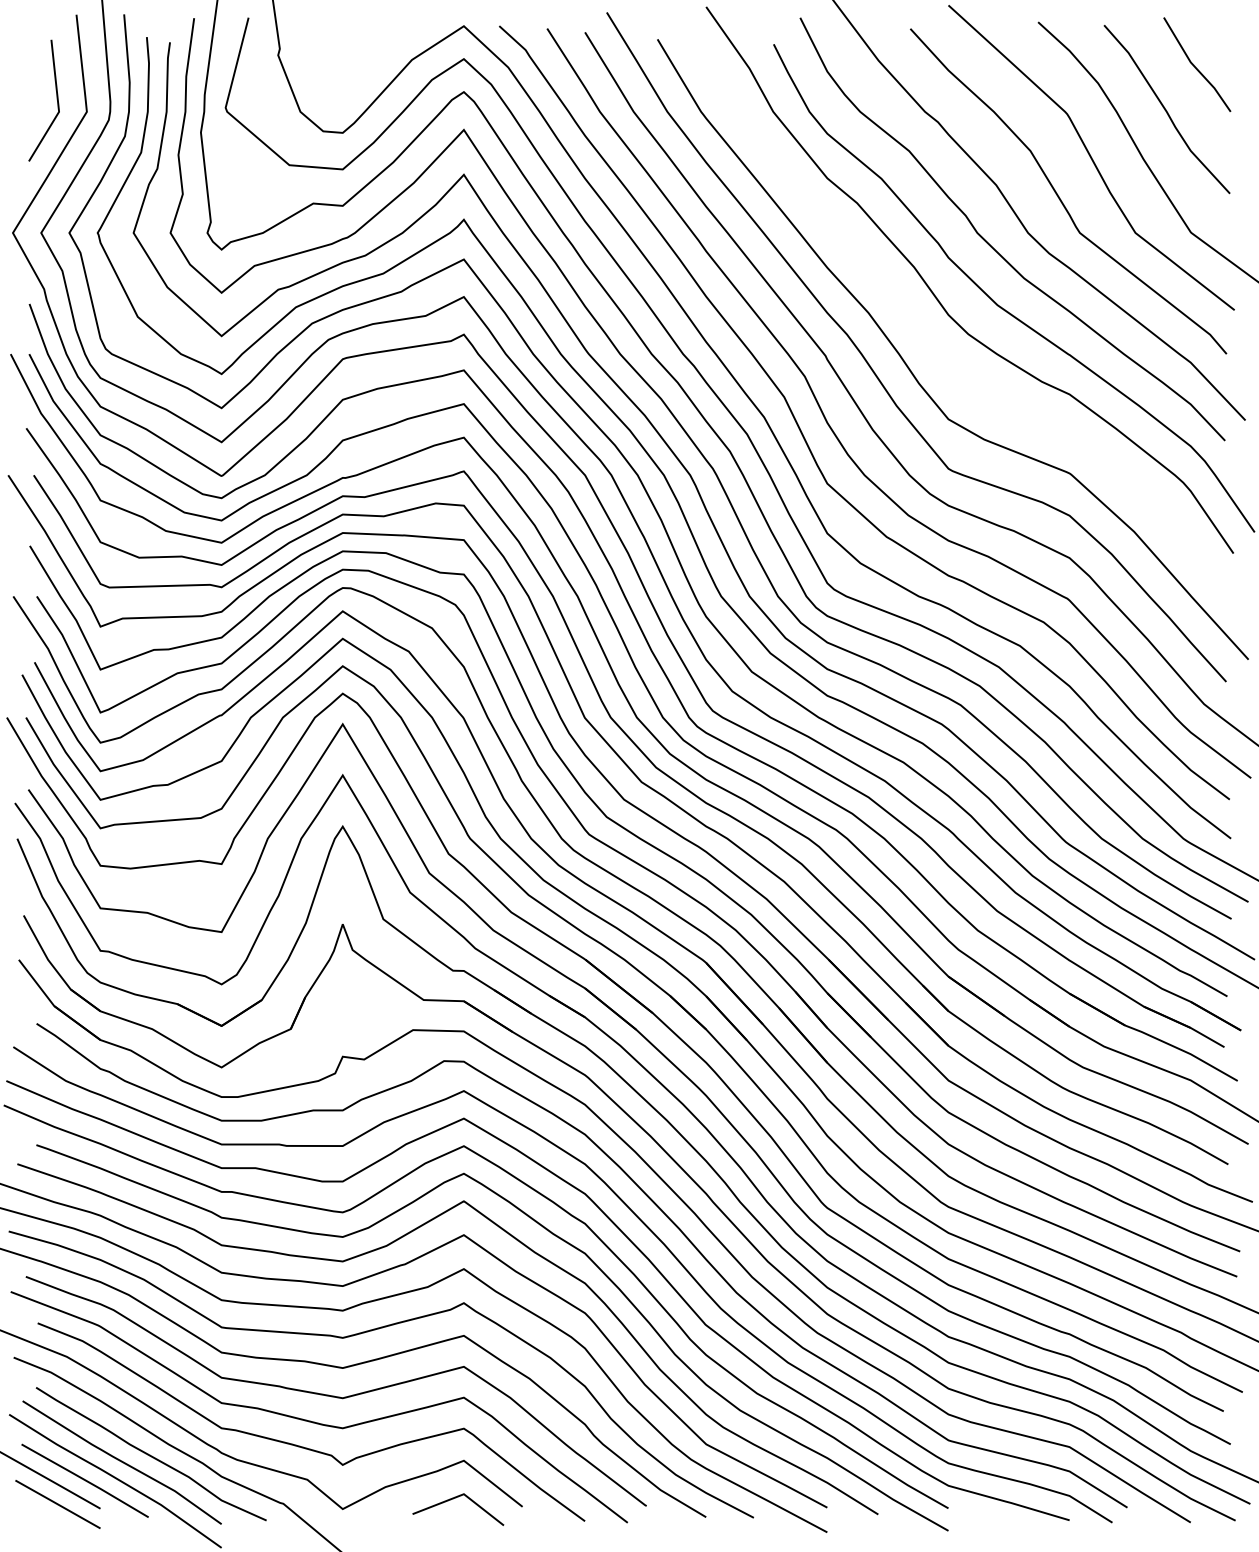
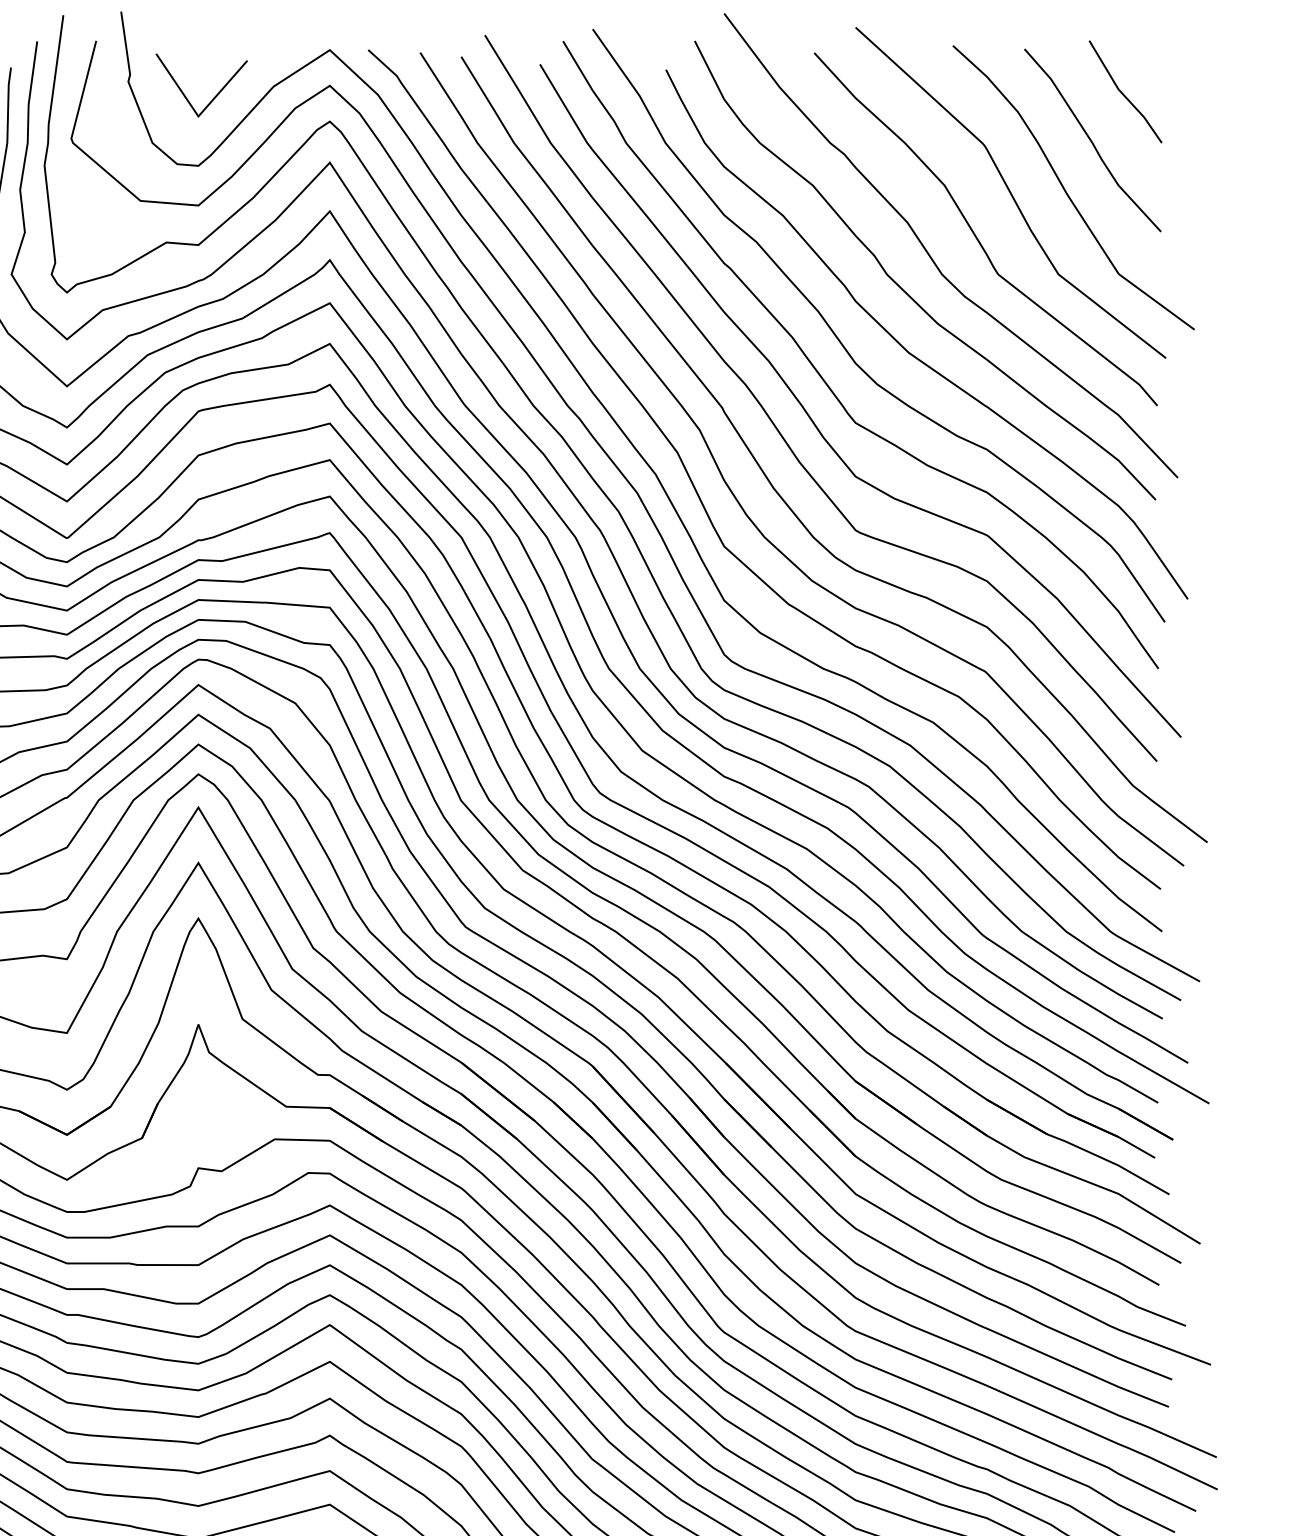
line: (358, 67) -> (215, 94), added
curve: (920, 330) -> (825, 380), added

